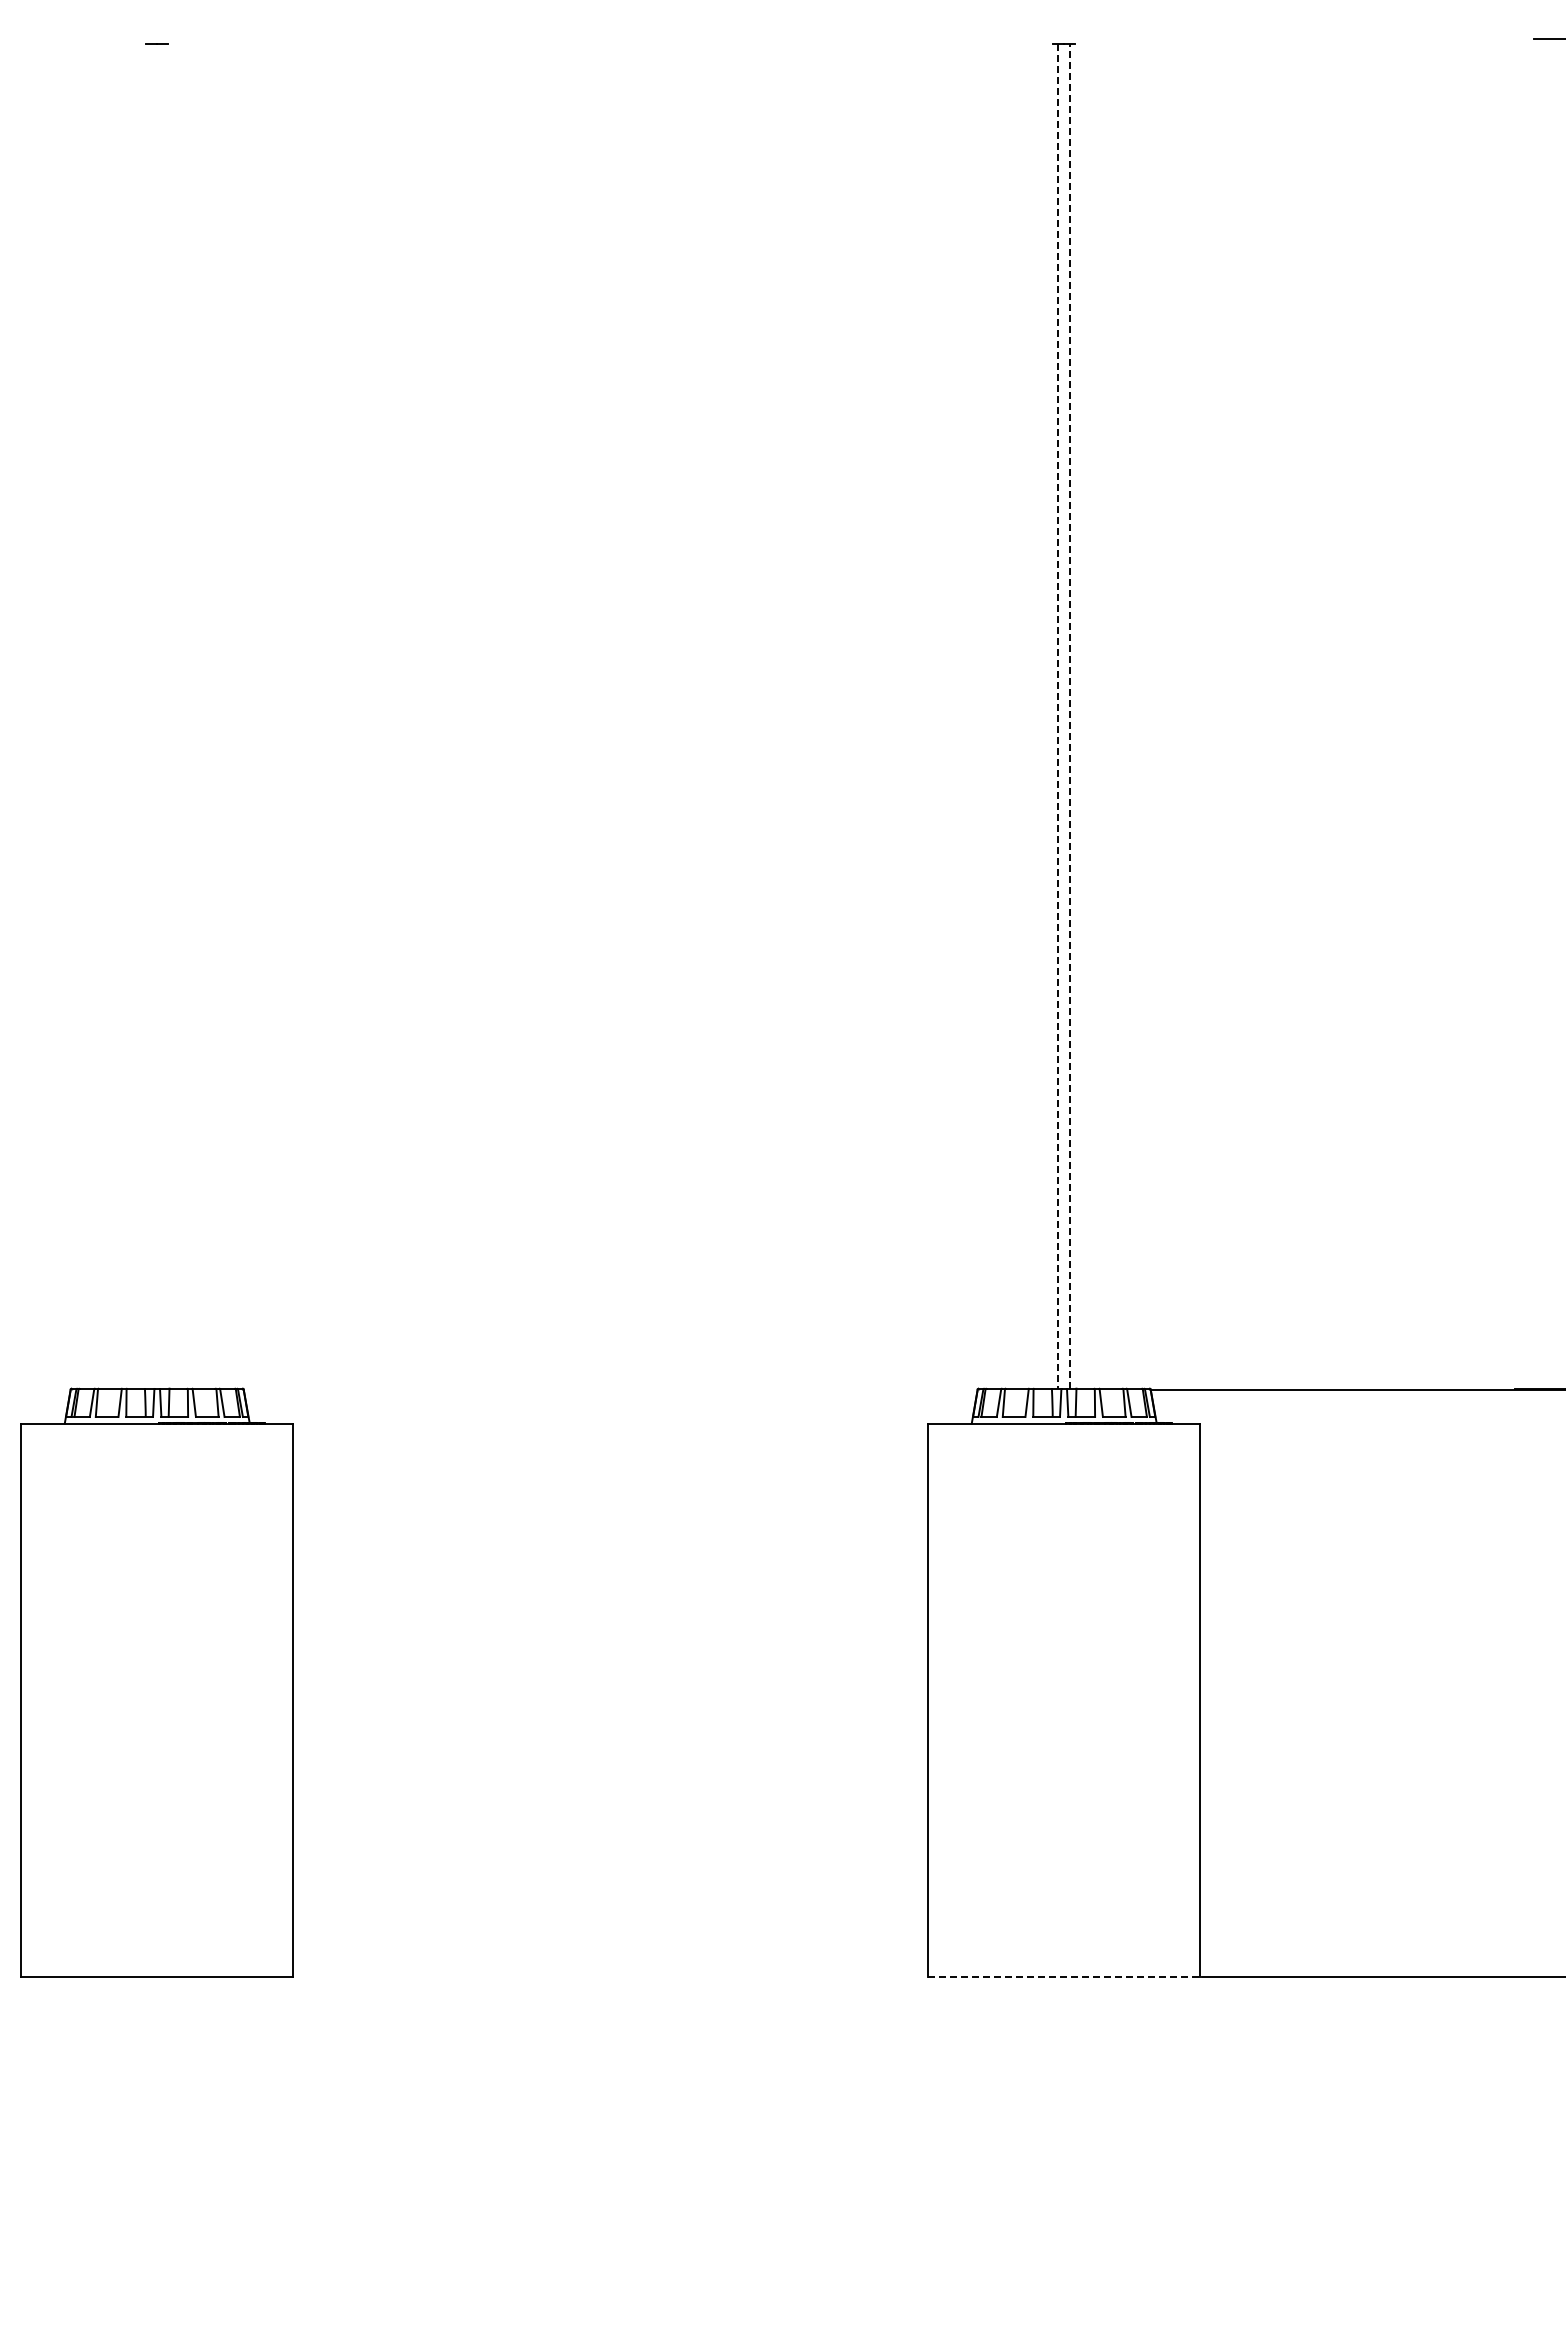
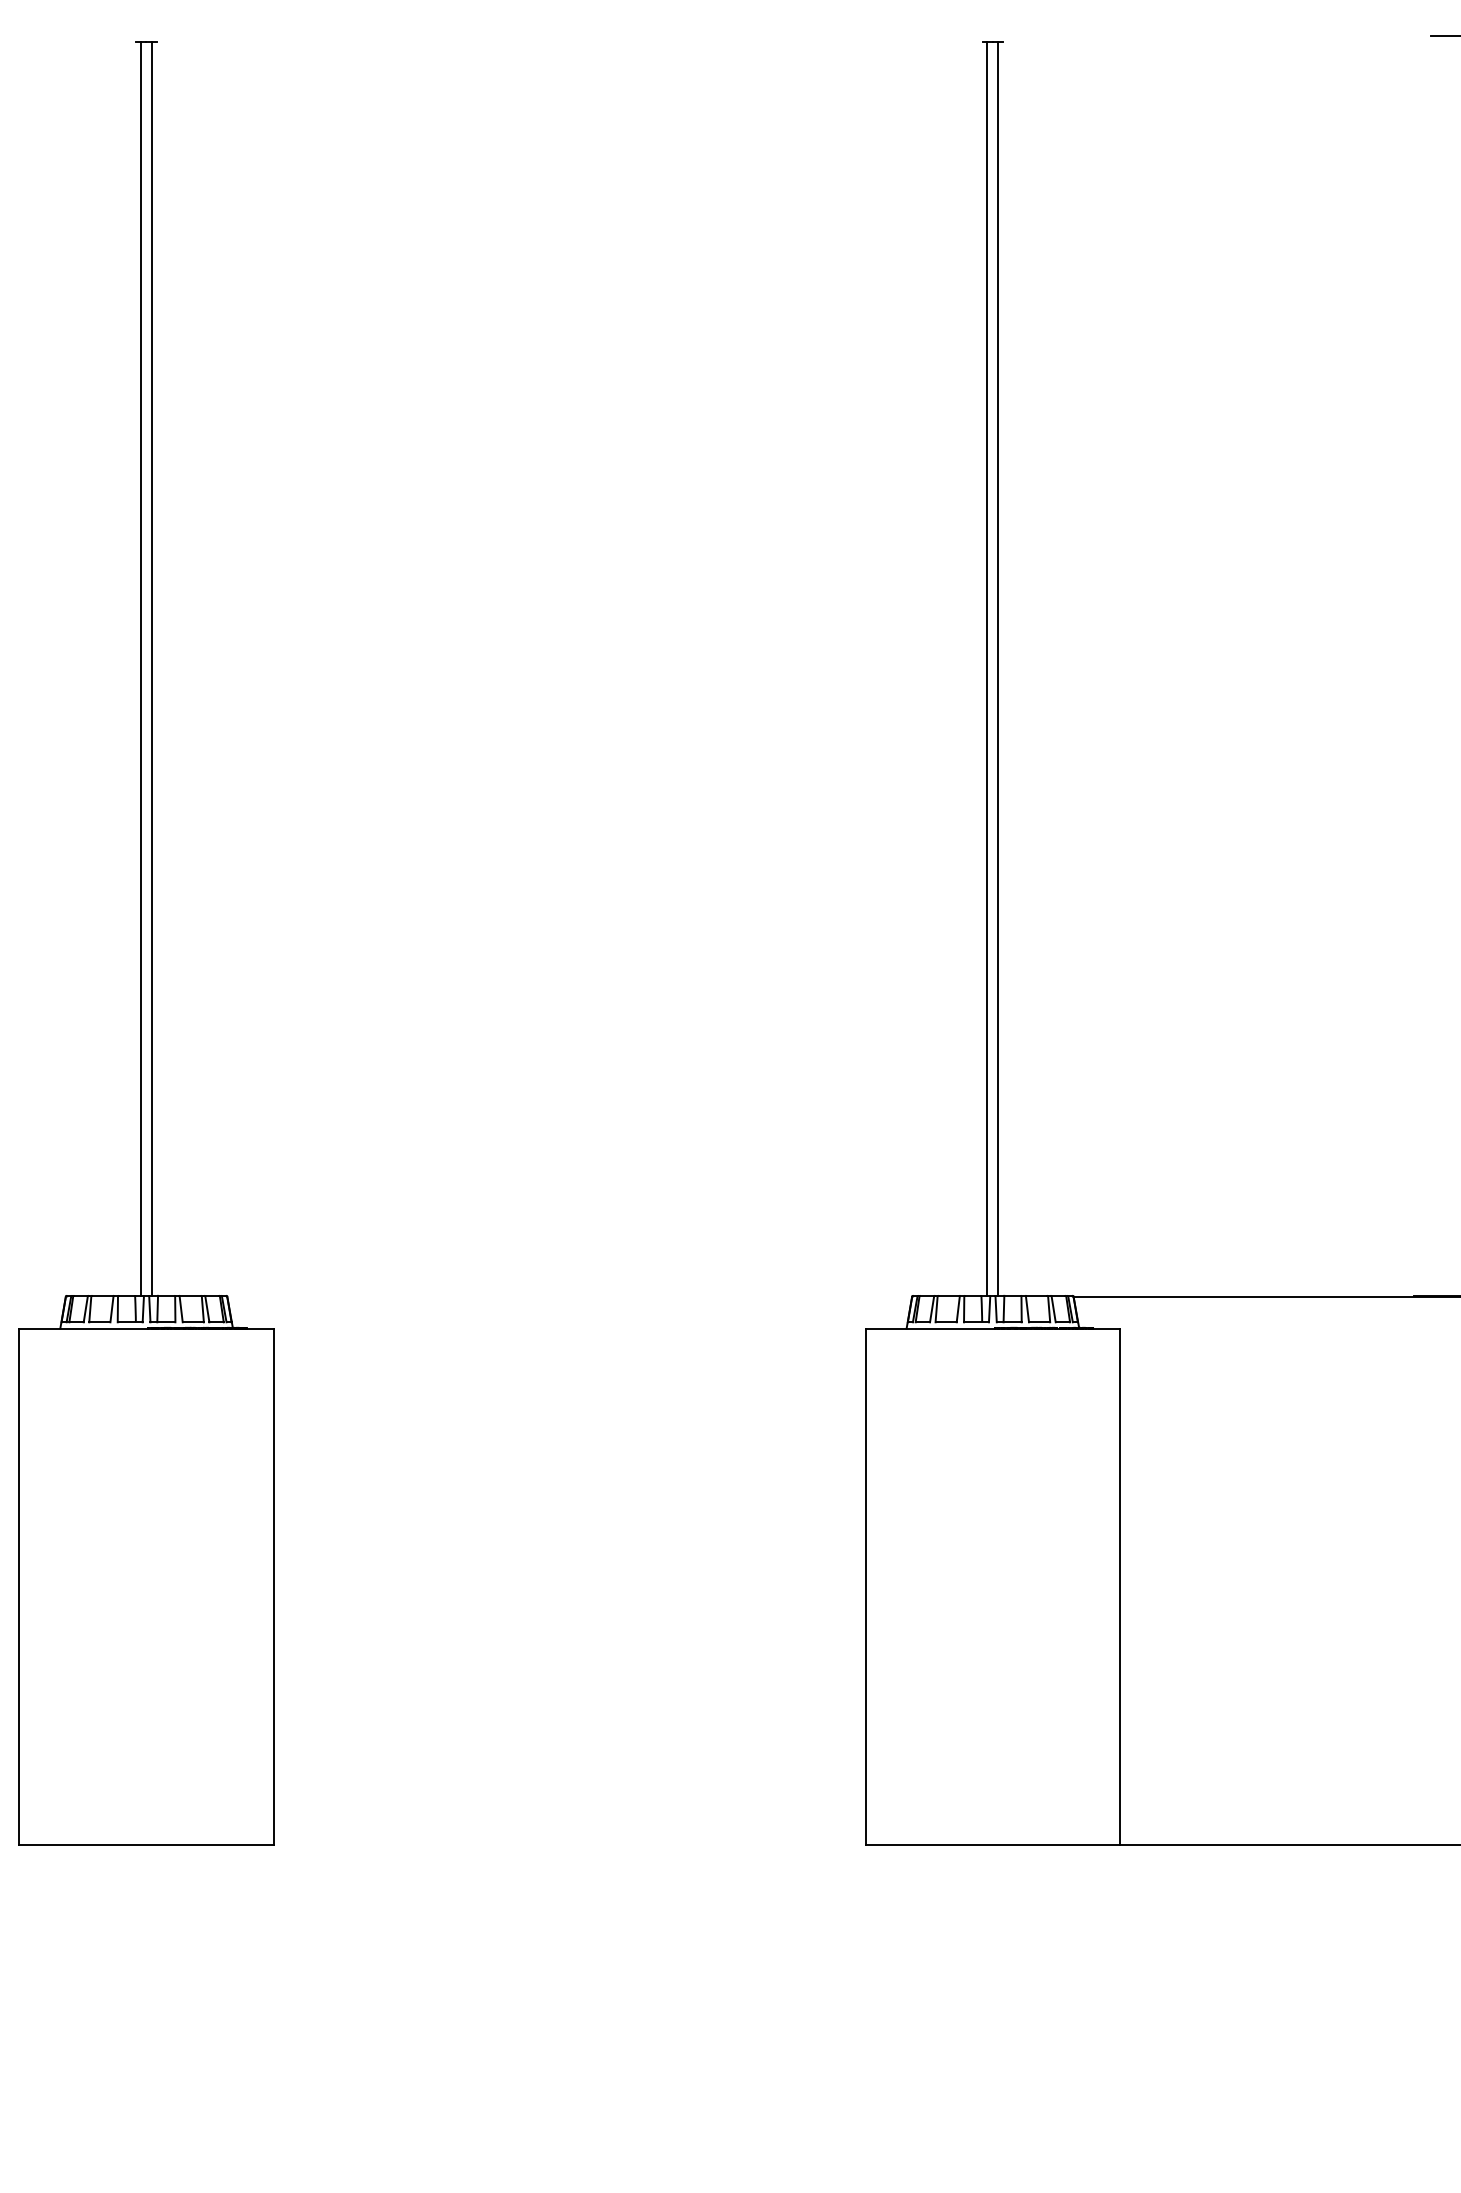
line: (151, 716) -> (141, 668), added
line: (163, 716) -> (152, 668), added
line: (1069, 716) -> (997, 668), dashed -> solid
line: (1058, 717) -> (987, 669), dashed -> solid
line: (1064, 1977) -> (993, 1845), dashed -> solid

